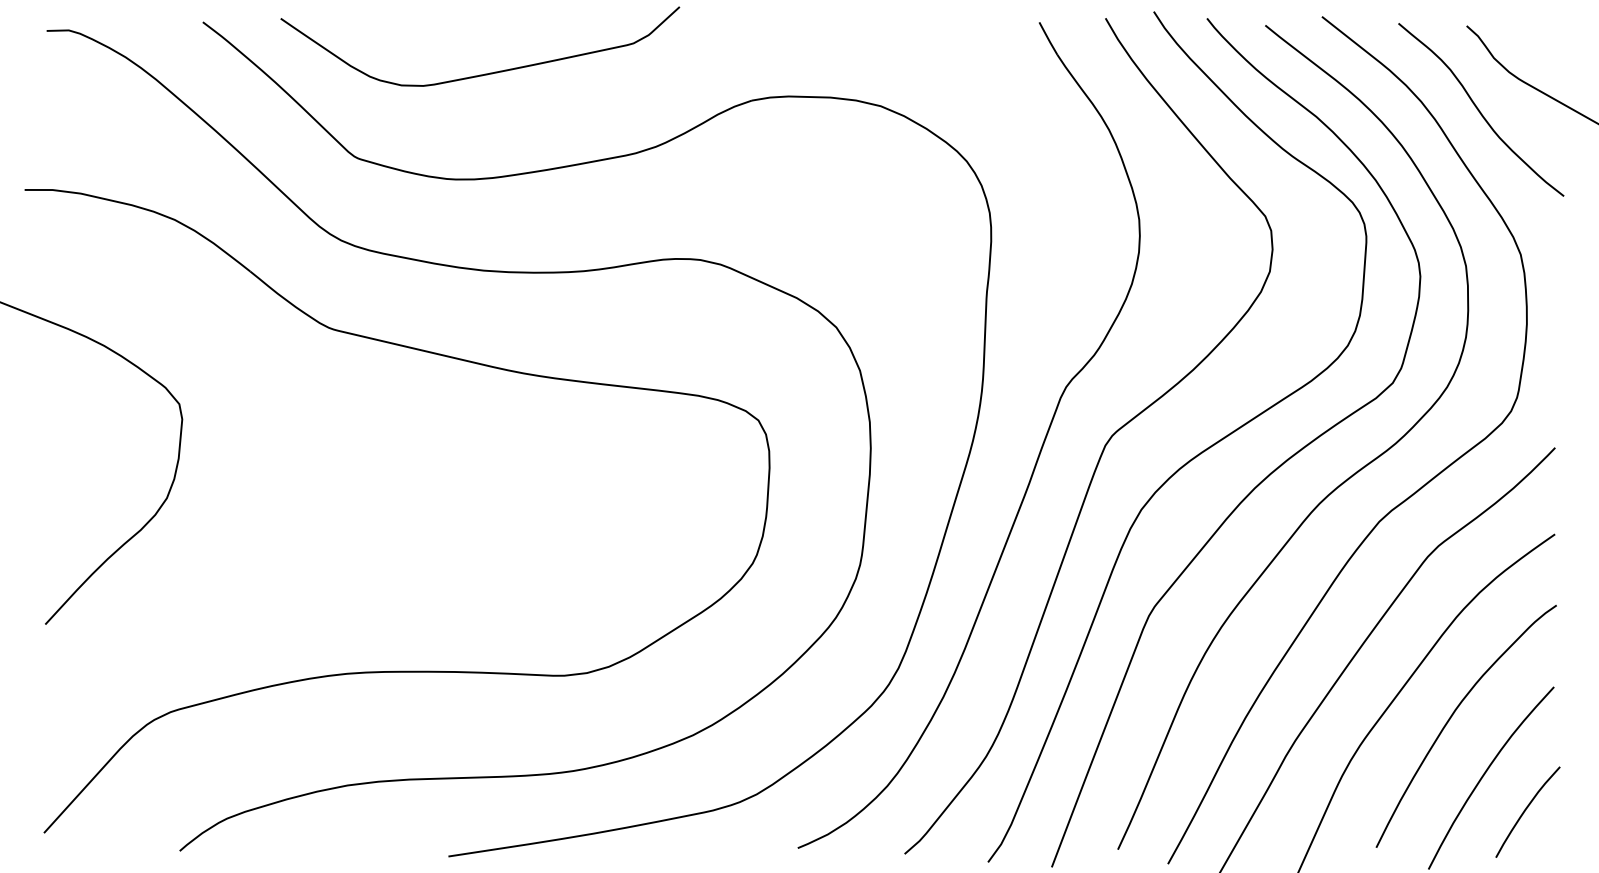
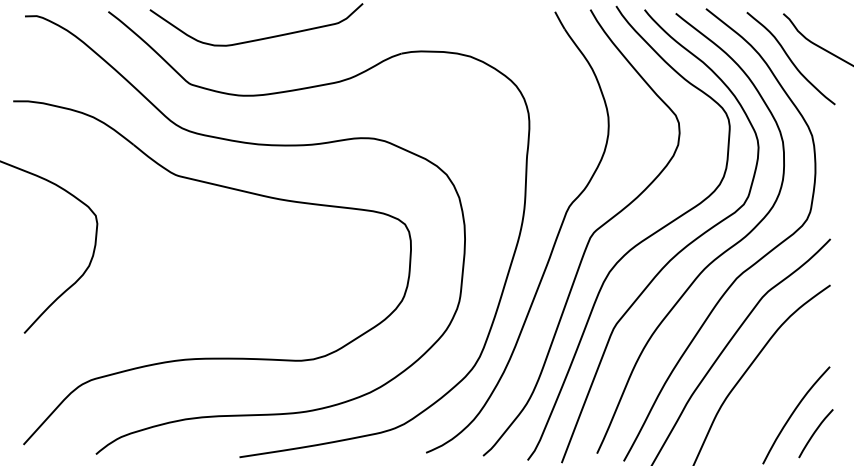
curve: (1453, 716) -> (776, 382), removed

